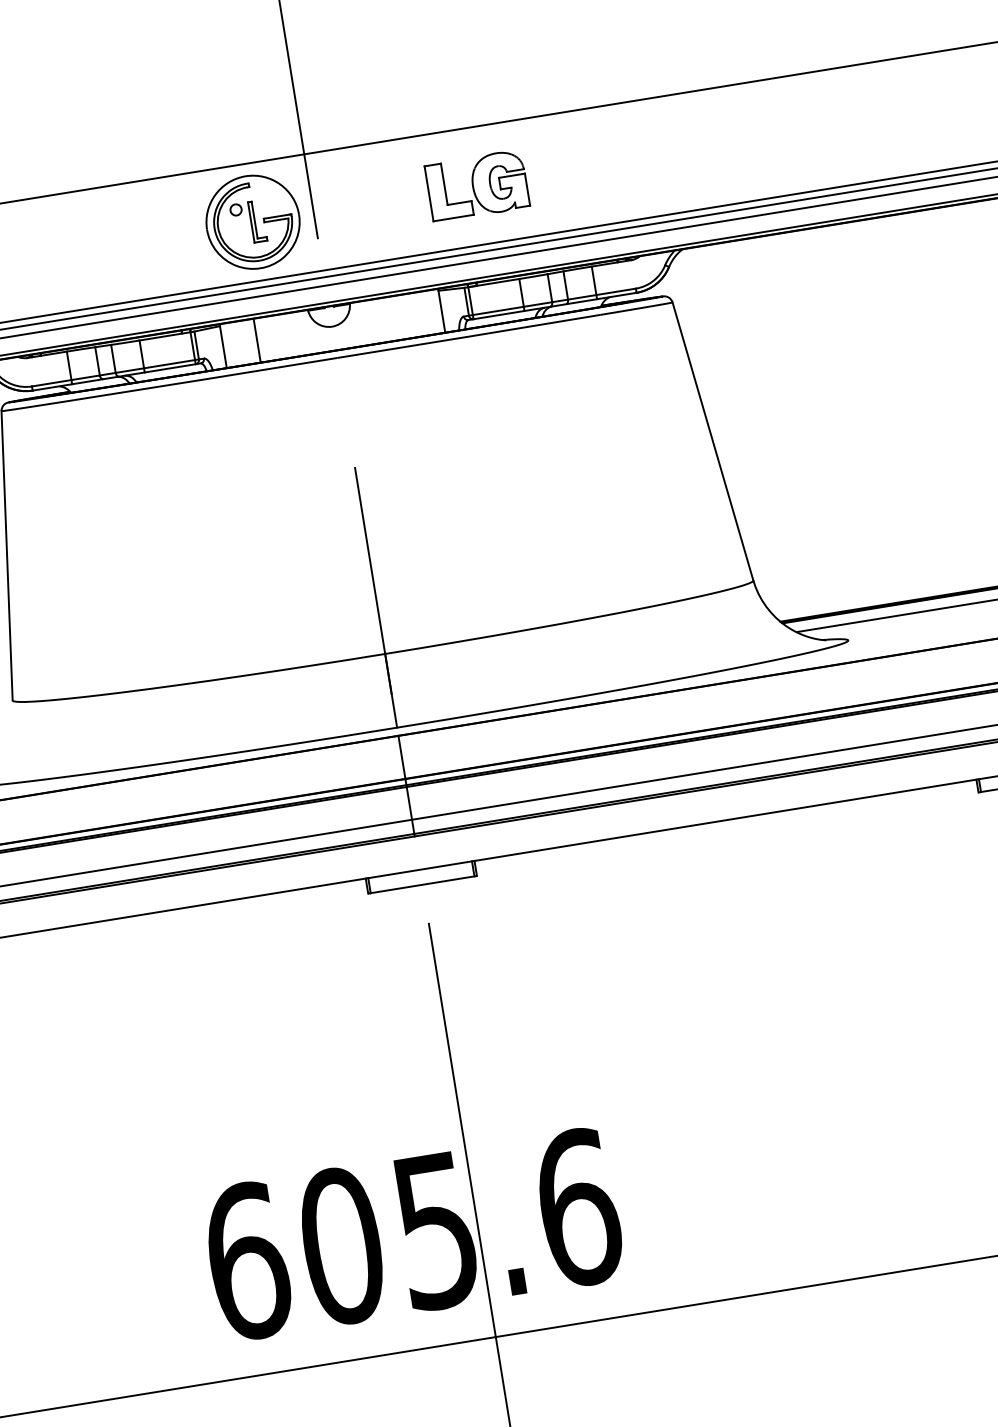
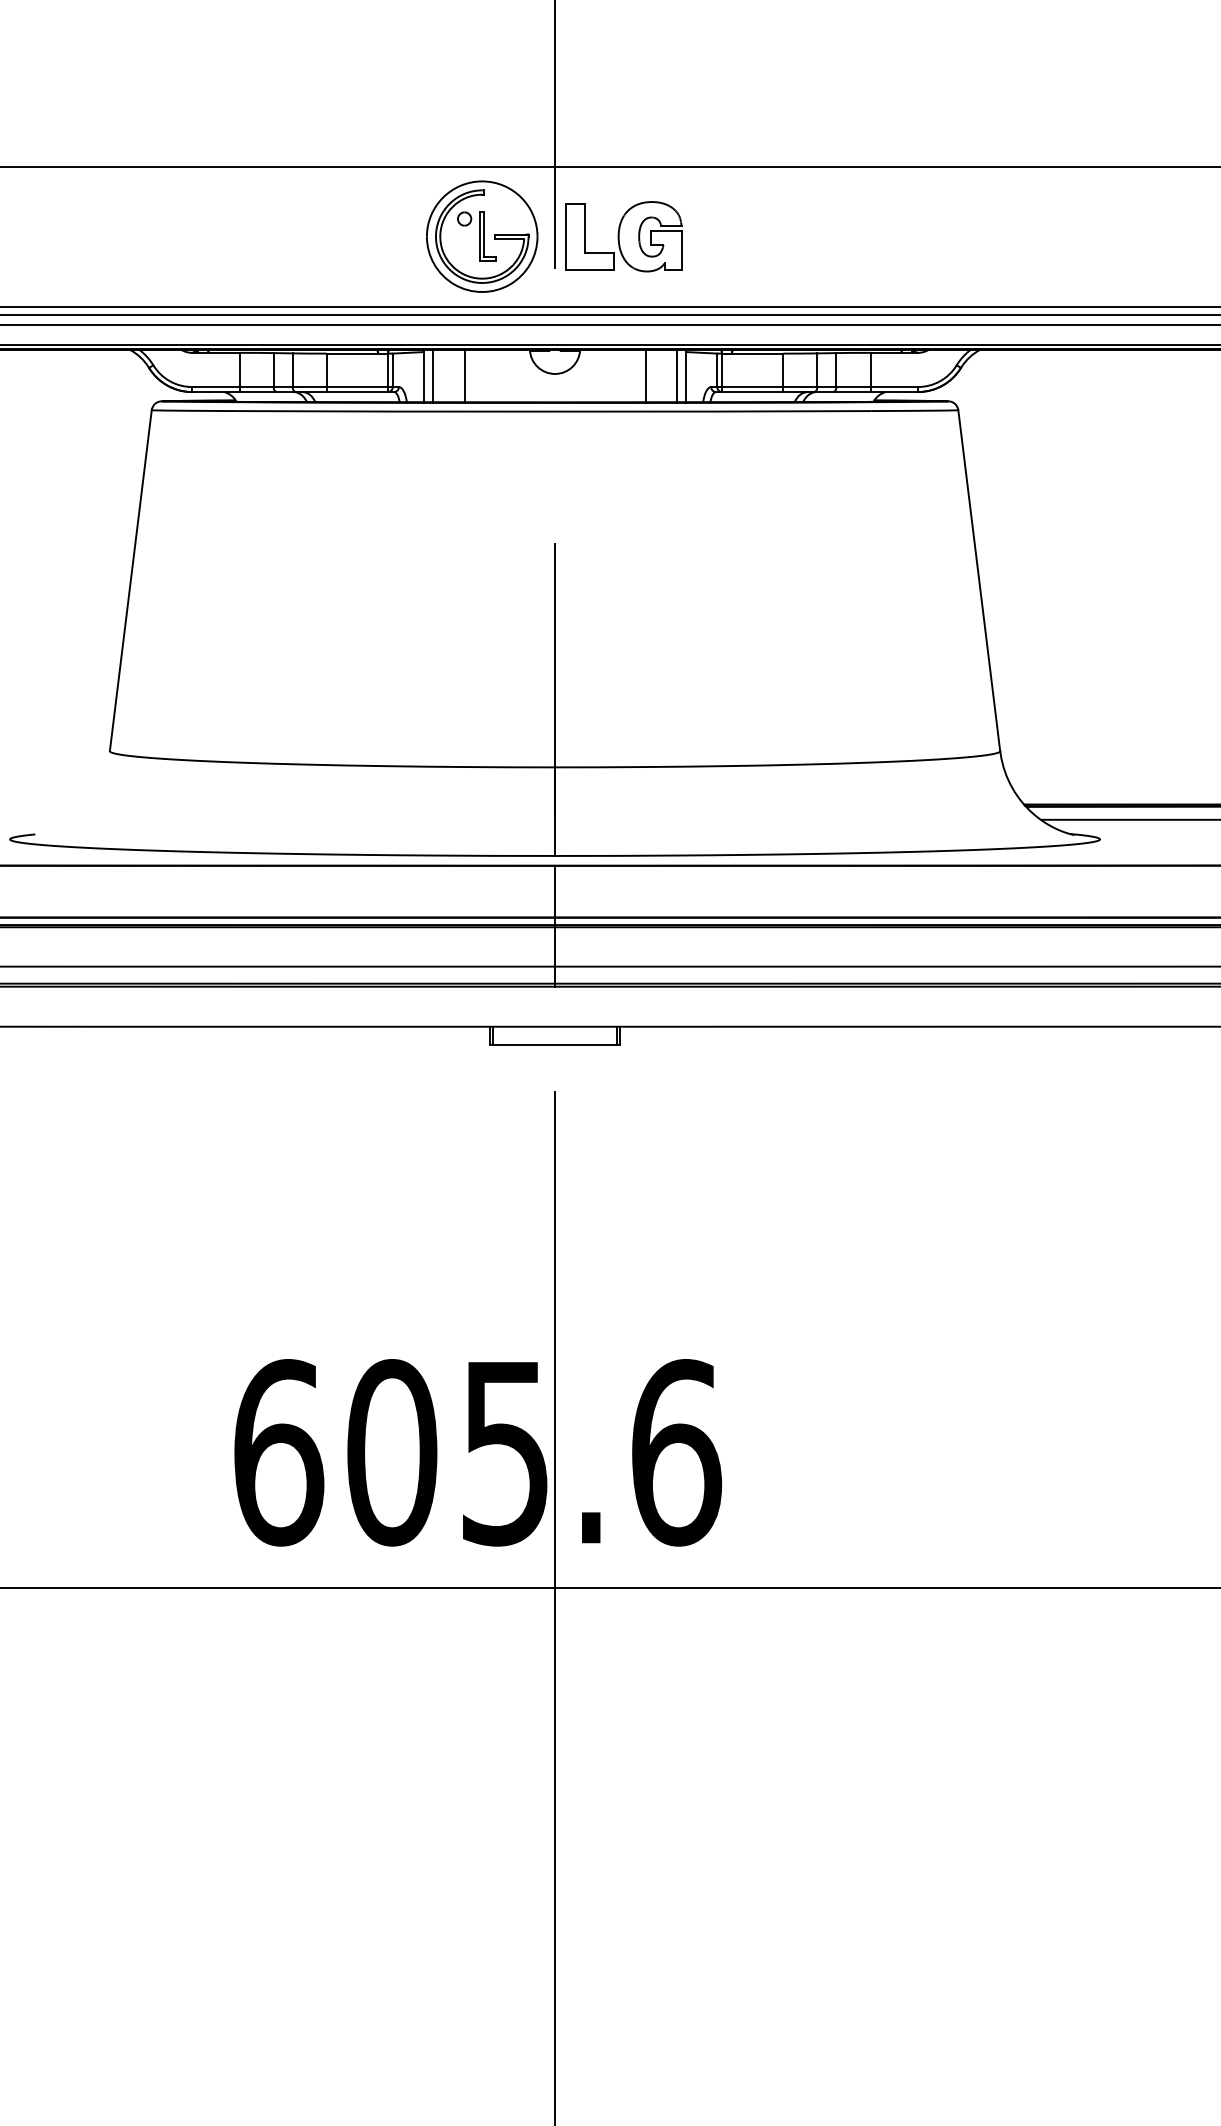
part: (477, 185) -> (623, 236), moved
line: (433, 311) -> (676, 375), added
line: (407, 315) -> (645, 375), added
line: (231, 344) -> (433, 375), added

